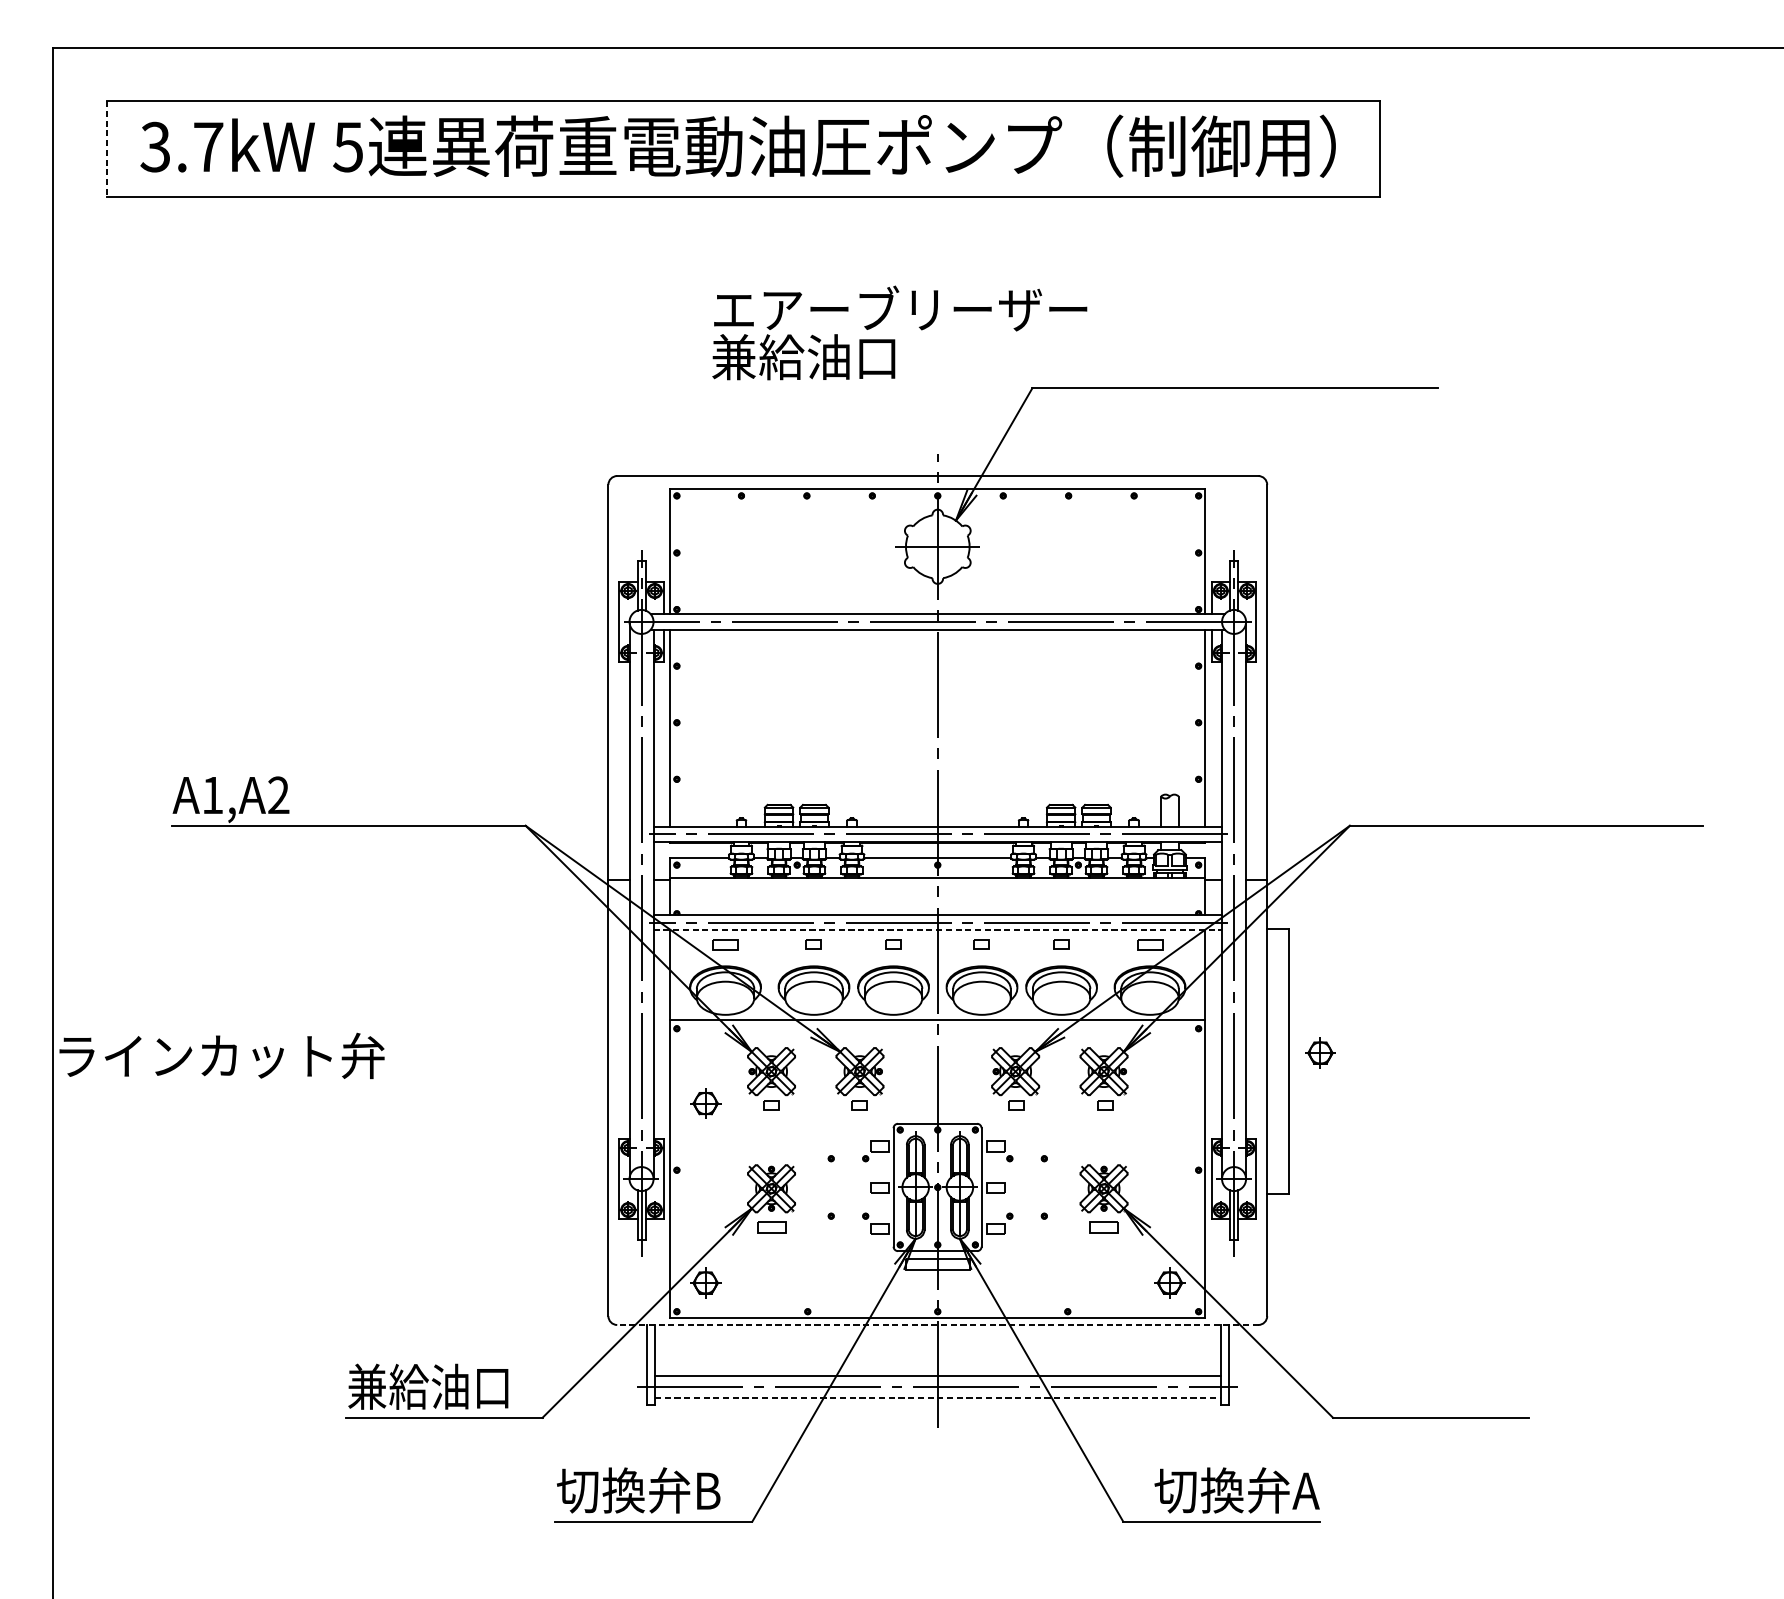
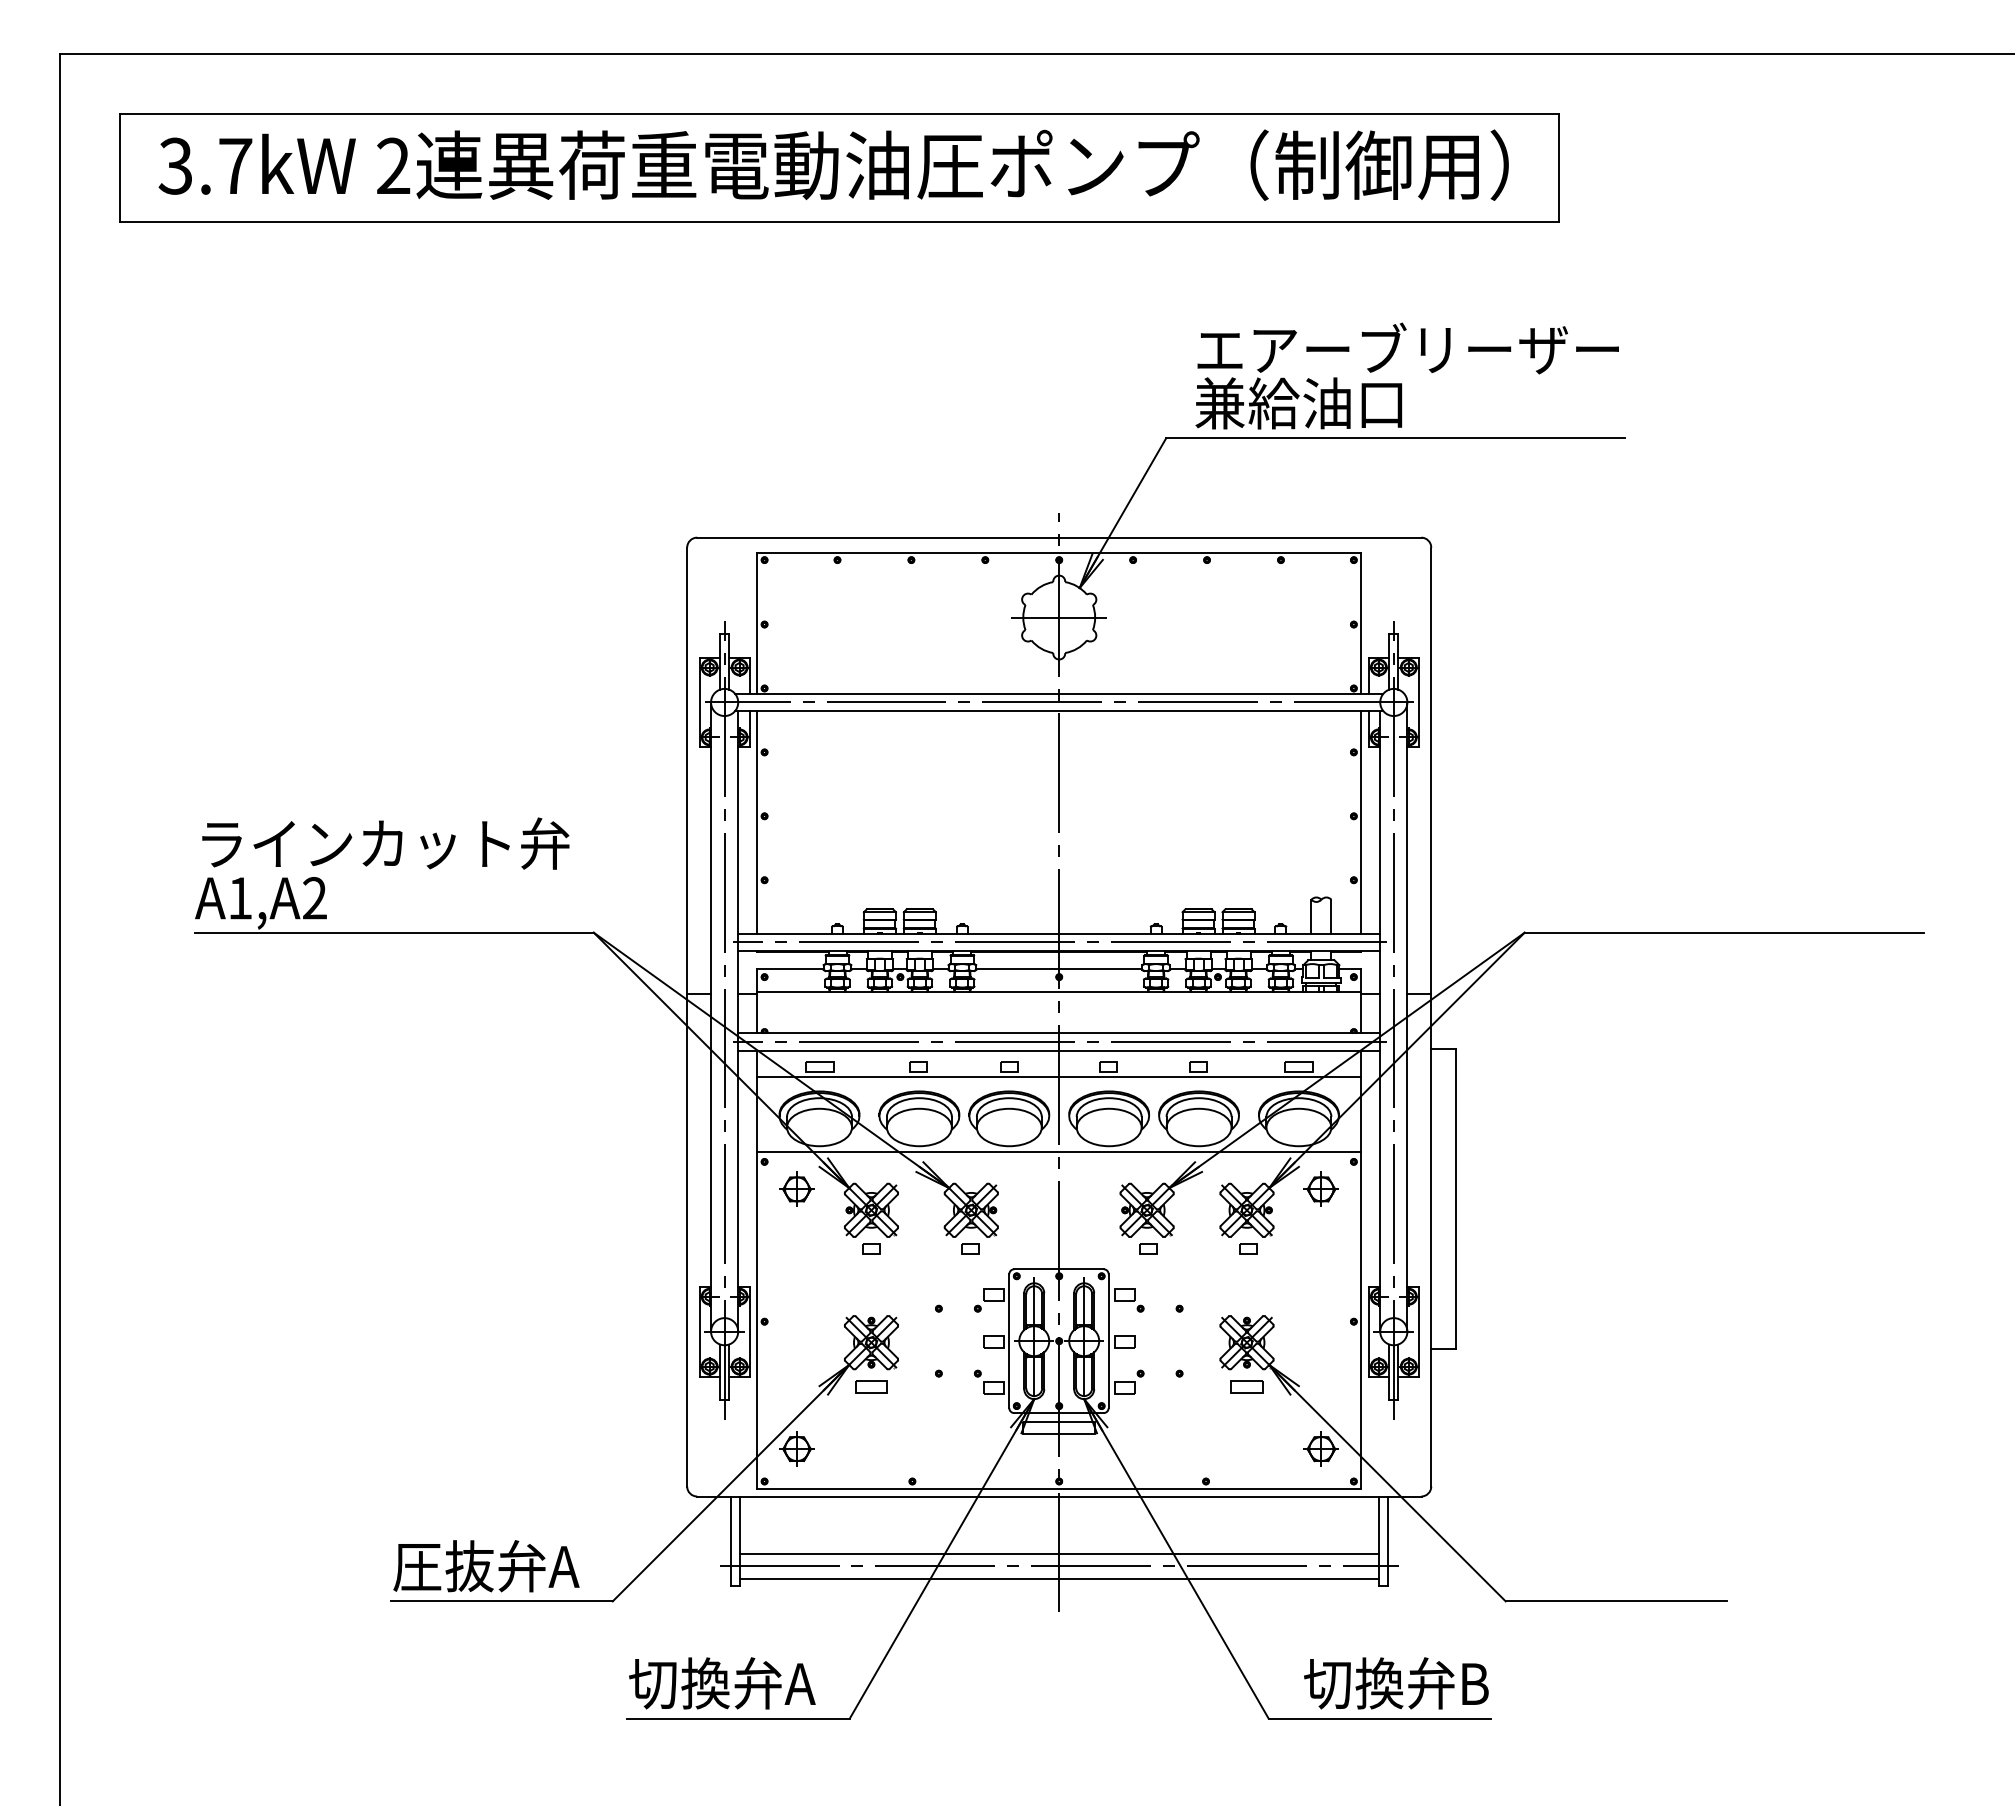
text: (348, 146) -> (393, 165), 5 -> 2
line: (106, 149) -> (120, 168), dashed -> solid
text: (899, 332) -> (1406, 375), moved
line: (938, 930) -> (1059, 1050), dashed -> solid
line: (938, 954) -> (1059, 1077), added
part: (1319, 1052) -> (1320, 1188), moved
text: (221, 1055) -> (385, 843), moved
part: (705, 1102) -> (796, 1188), moved
line: (938, 1324) -> (1059, 1496), dashed -> solid
text: (430, 1386) -> (486, 1566), 兼給油口 -> 圧抜弁A
line: (938, 1398) -> (1059, 1579), dashed -> solid
text: (642, 1490) -> (725, 1683), 切換弁B -> 切換弁A
text: (1239, 1490) -> (1400, 1683), 切換弁A -> 切換弁B

